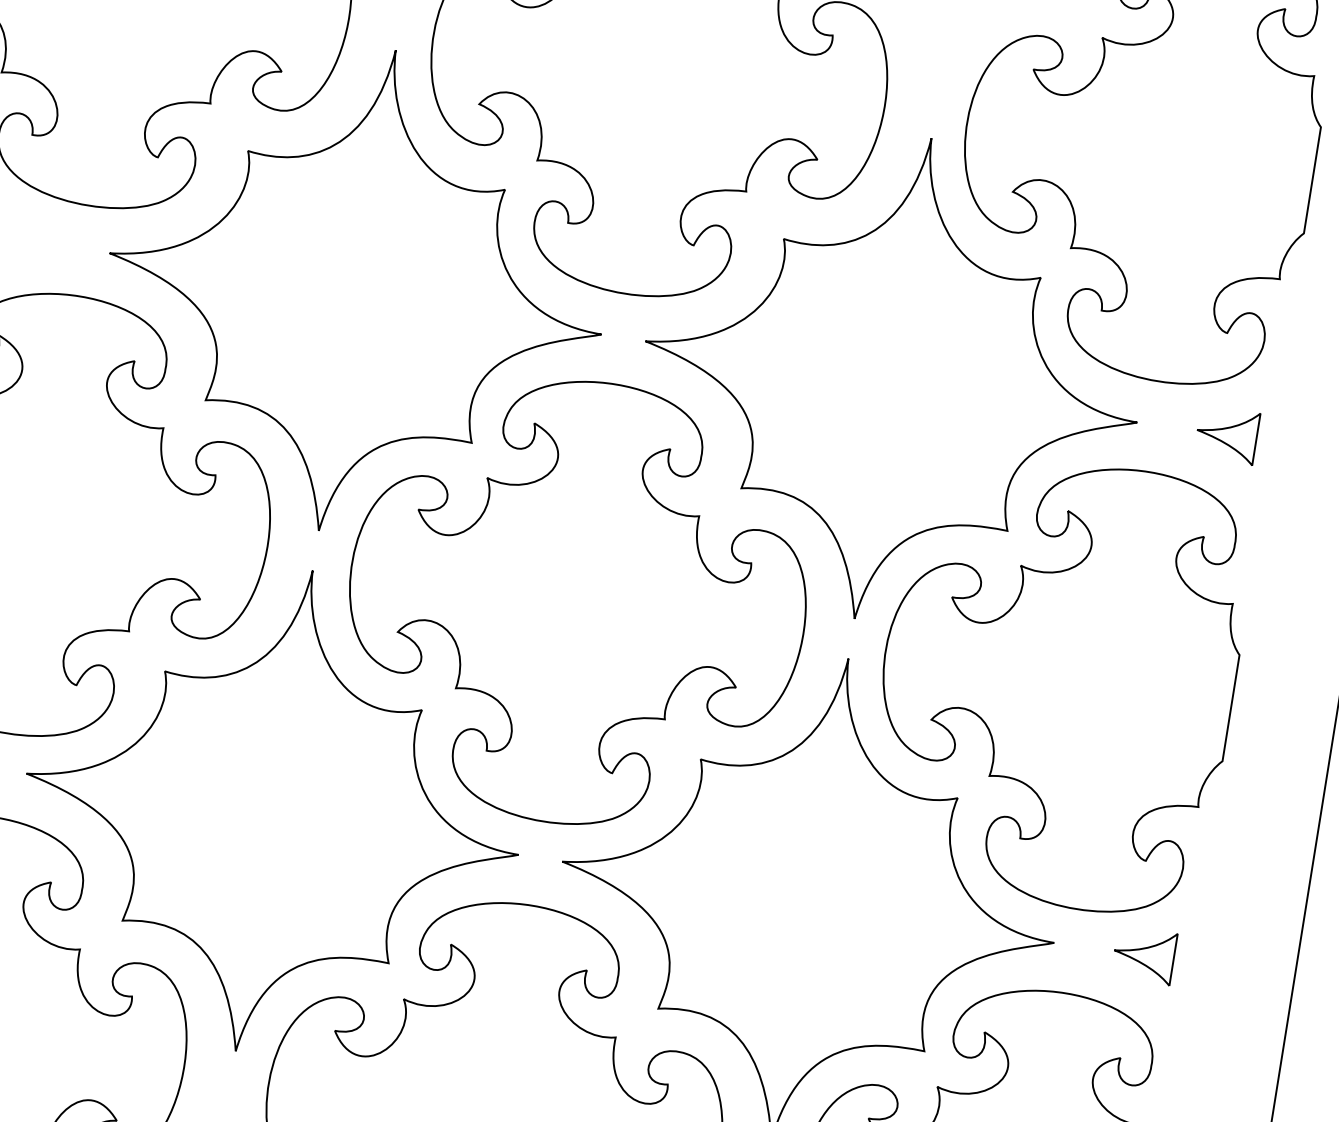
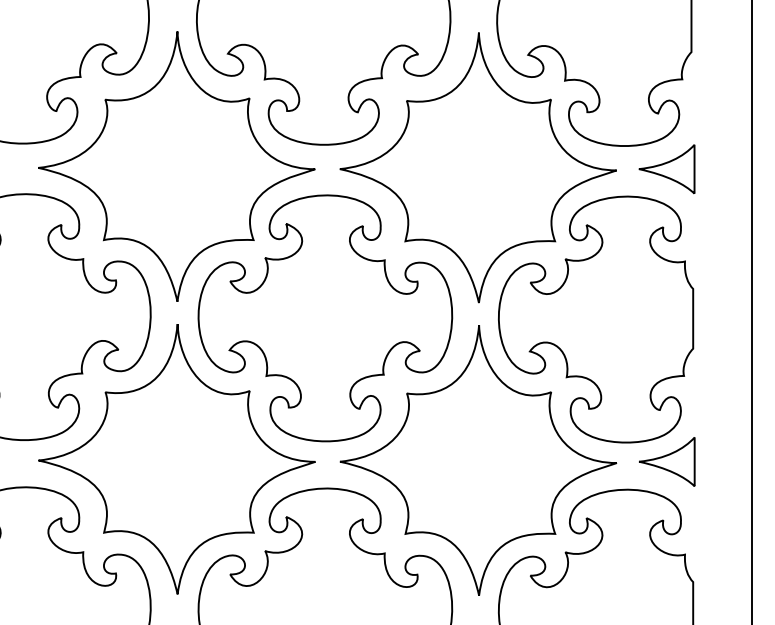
part: (1226, 434) -> (666, 169), size x1.67
part: (1144, 954) -> (667, 461), size x1.67

